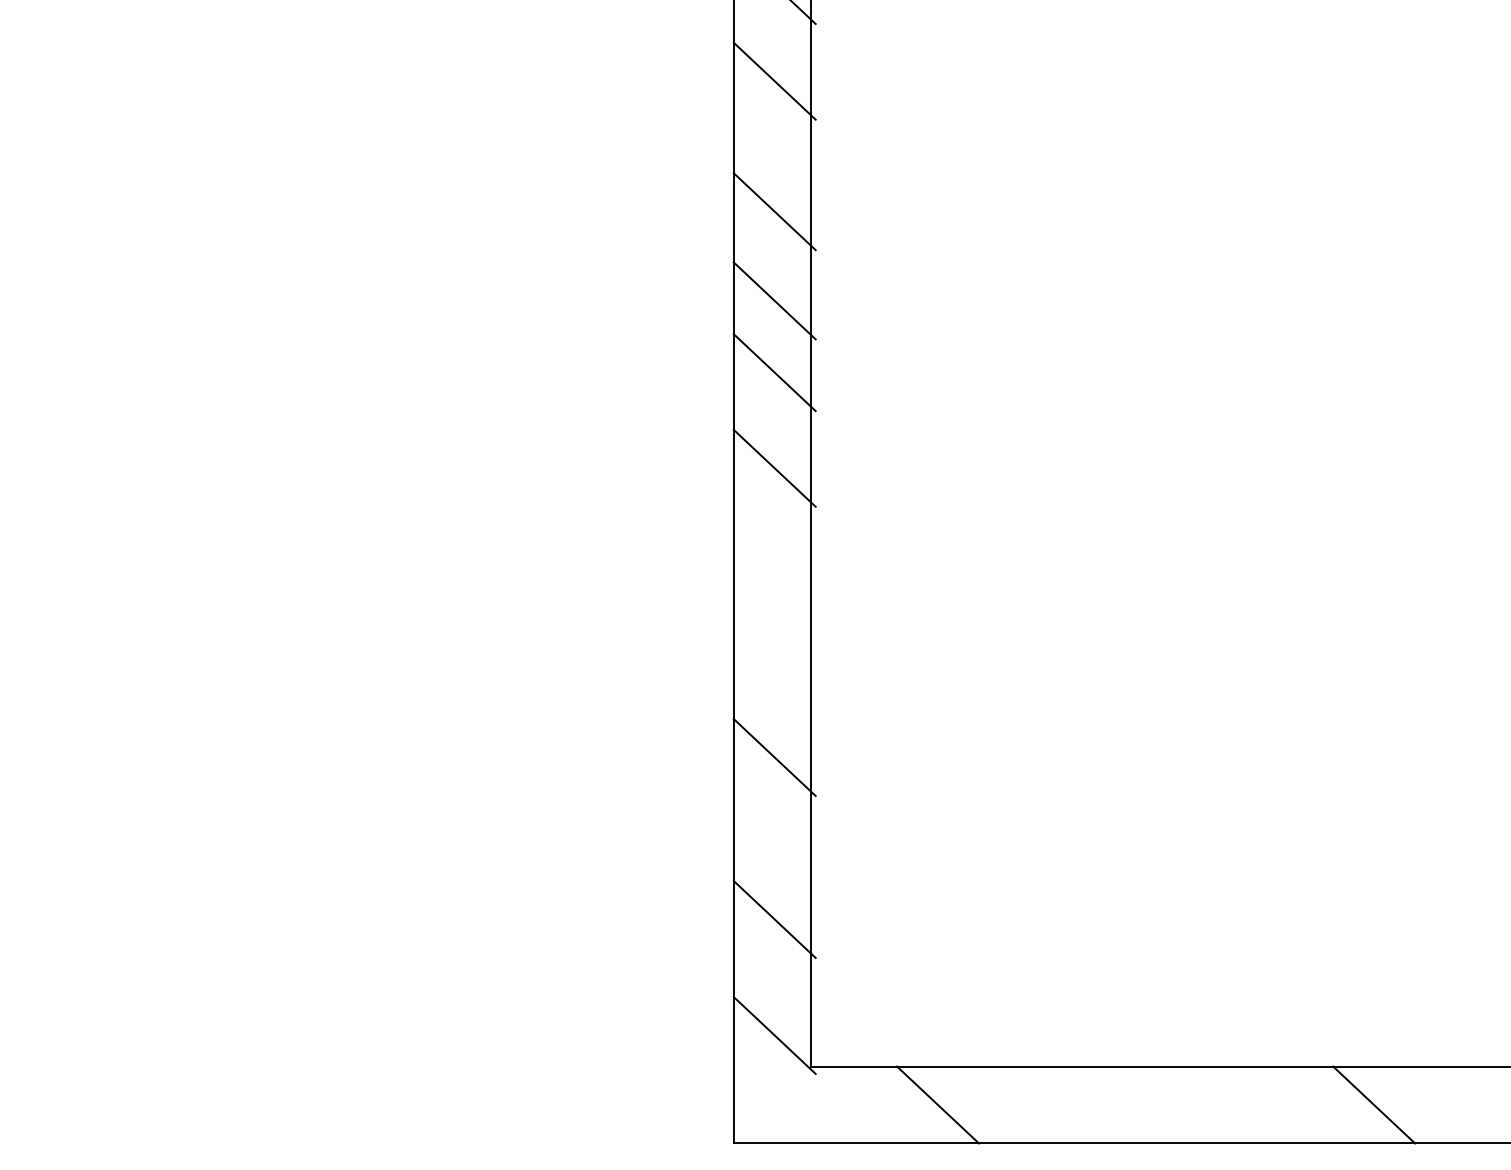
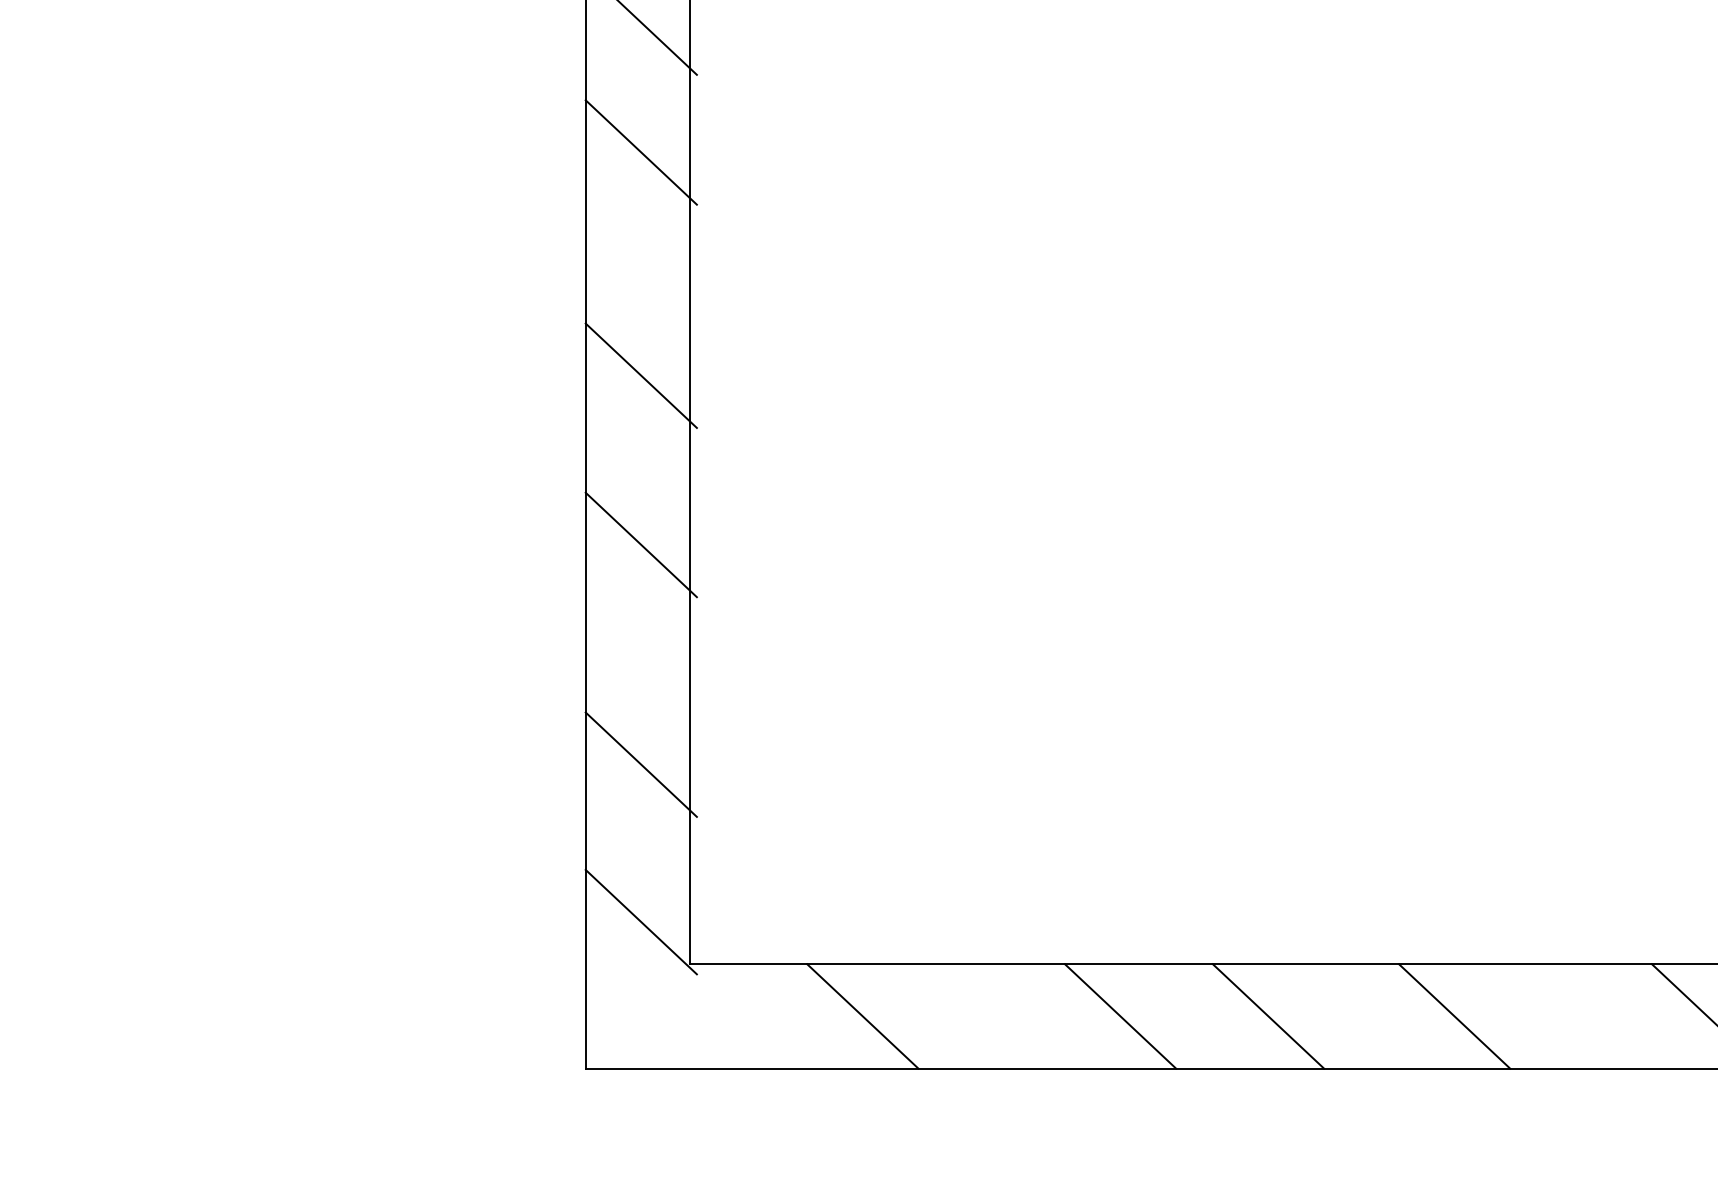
line: (774, 632) -> (640, 375), added
line: (1127, 1104) -> (1120, 1015), added
line: (1236, 1104) -> (1267, 1015), added

